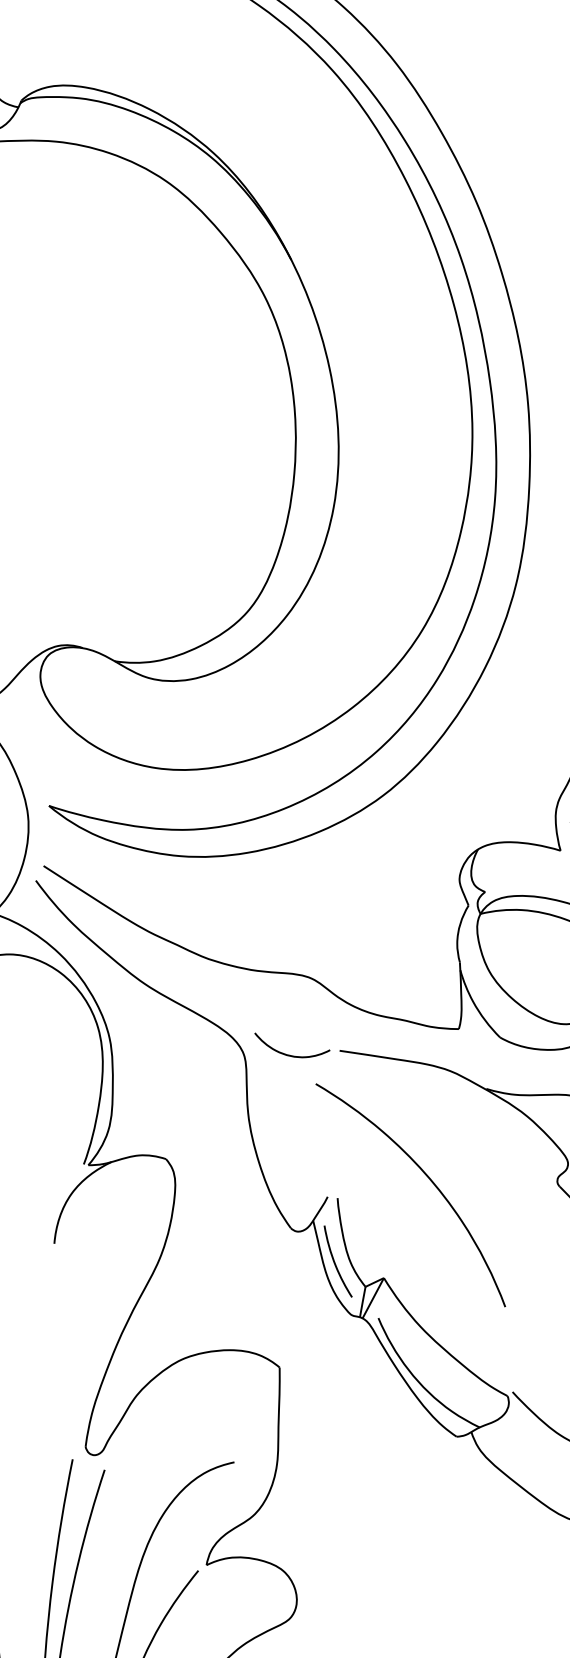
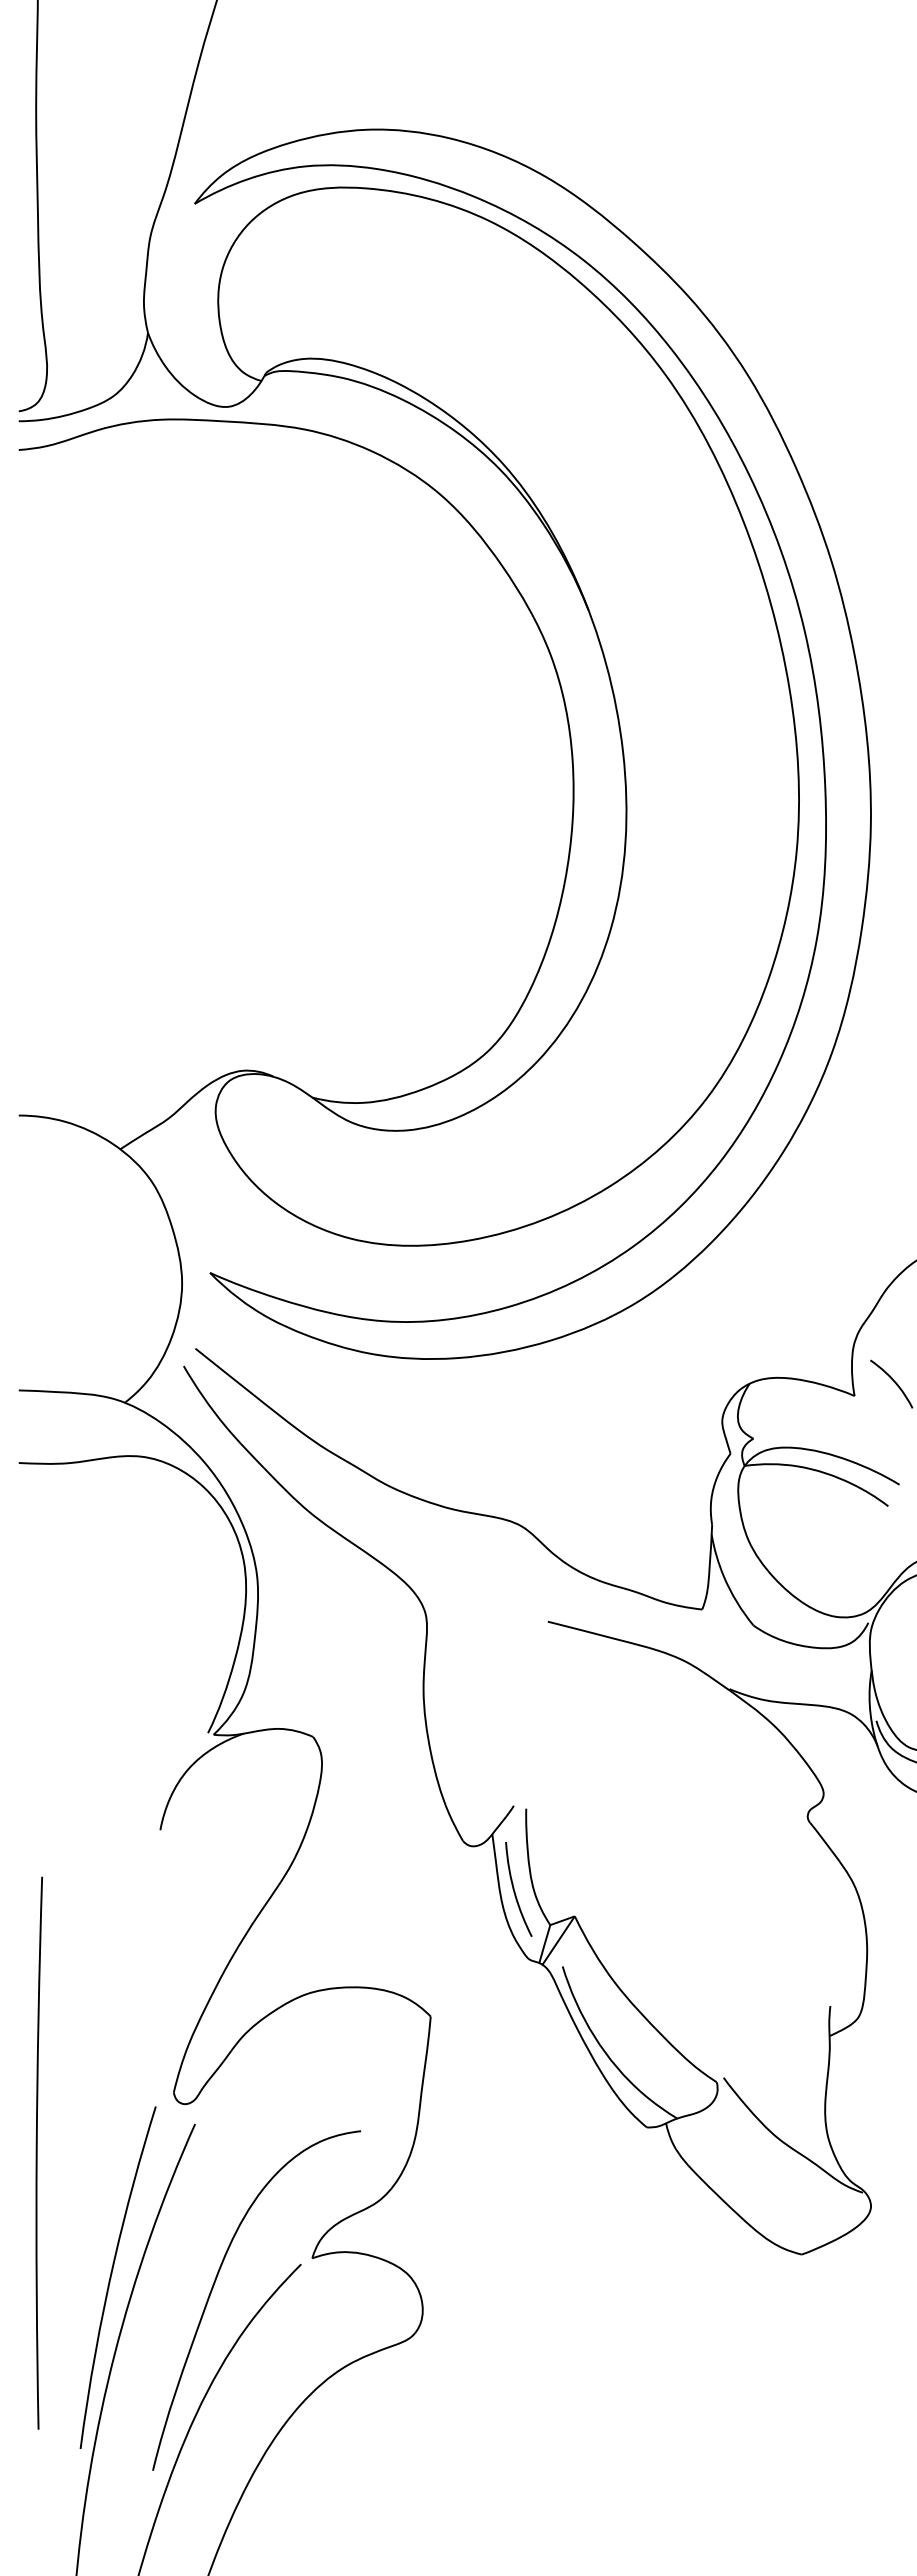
curve: (290, 1054) -> (484, 1620), removed
curve: (429, 1179) -> (645, 1797), removed

